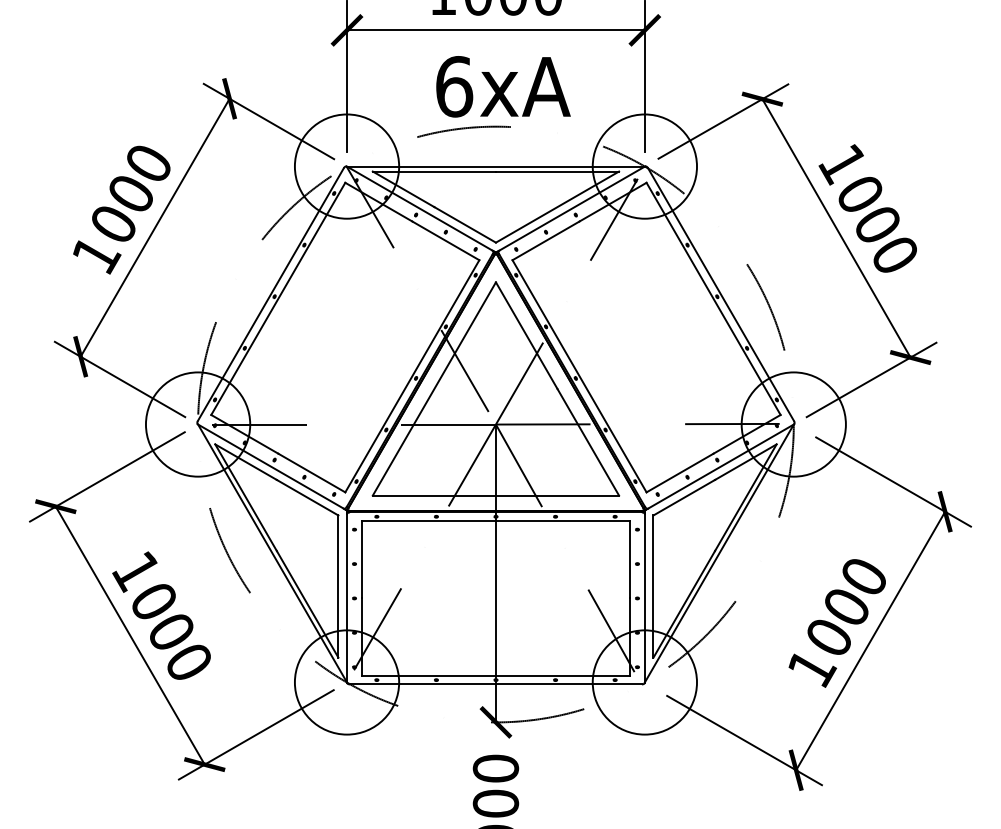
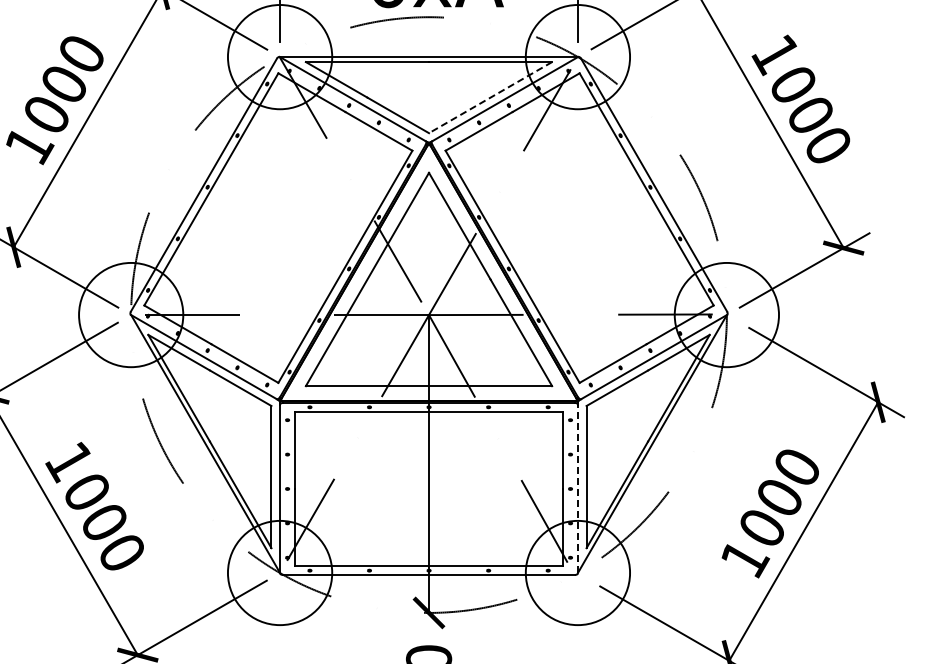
line: (557, 207) -> (490, 98), solid -> dashed
line: (644, 597) -> (577, 488), solid -> dashed

